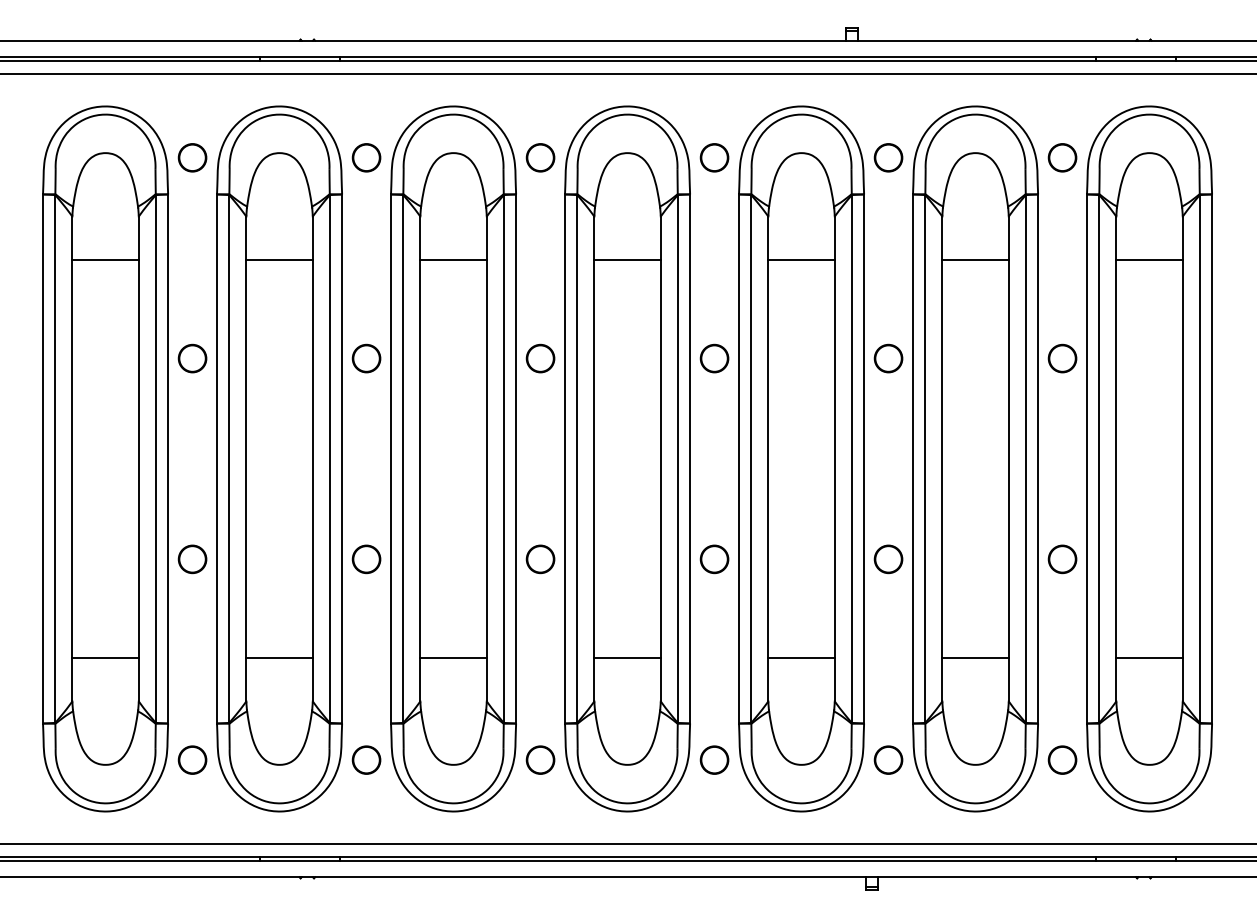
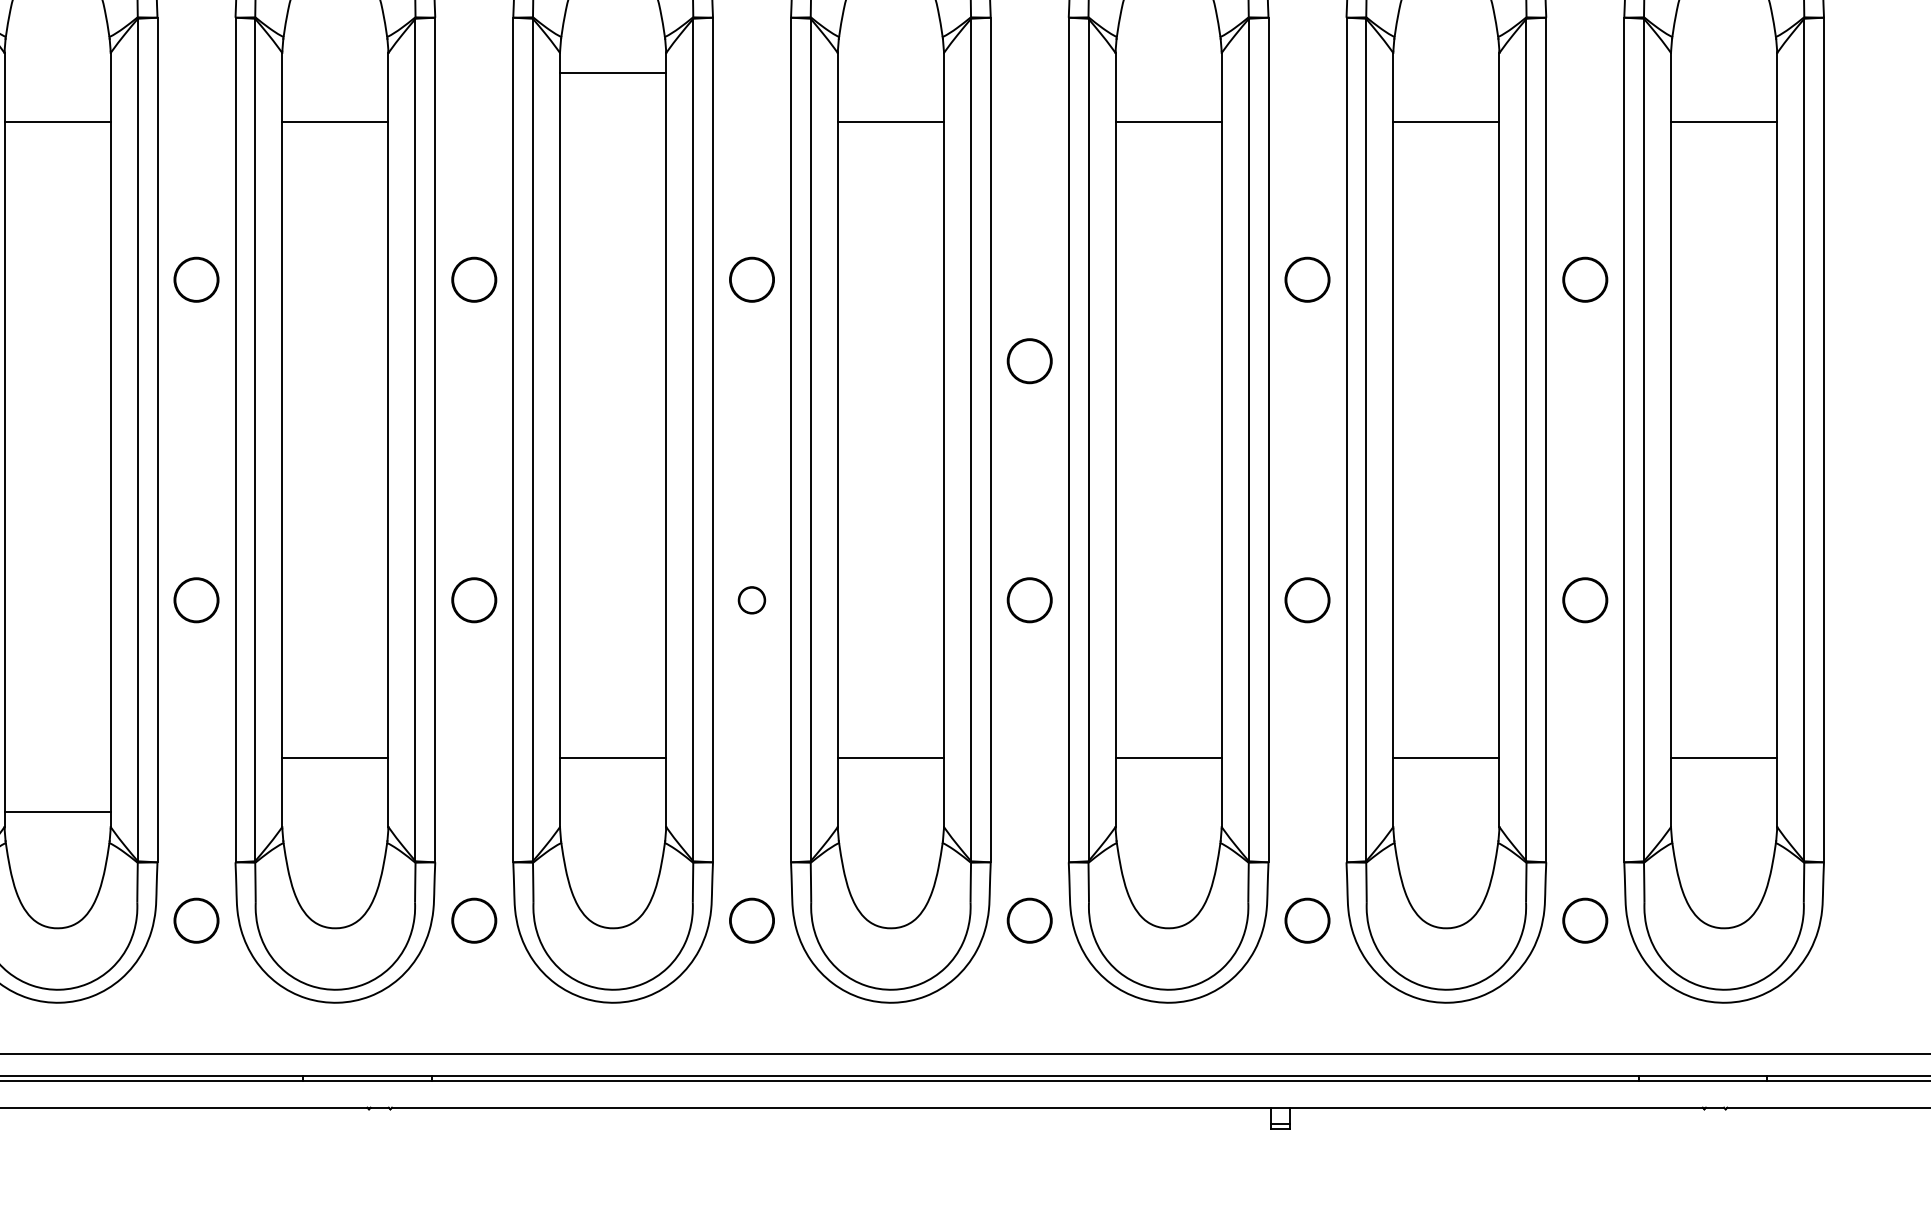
line: (453, 259) -> (613, 72), moved
part: (714, 358) -> (1029, 361), moved
part: (540, 559) -> (751, 600), size x0.6
line: (105, 658) -> (57, 812), moved

